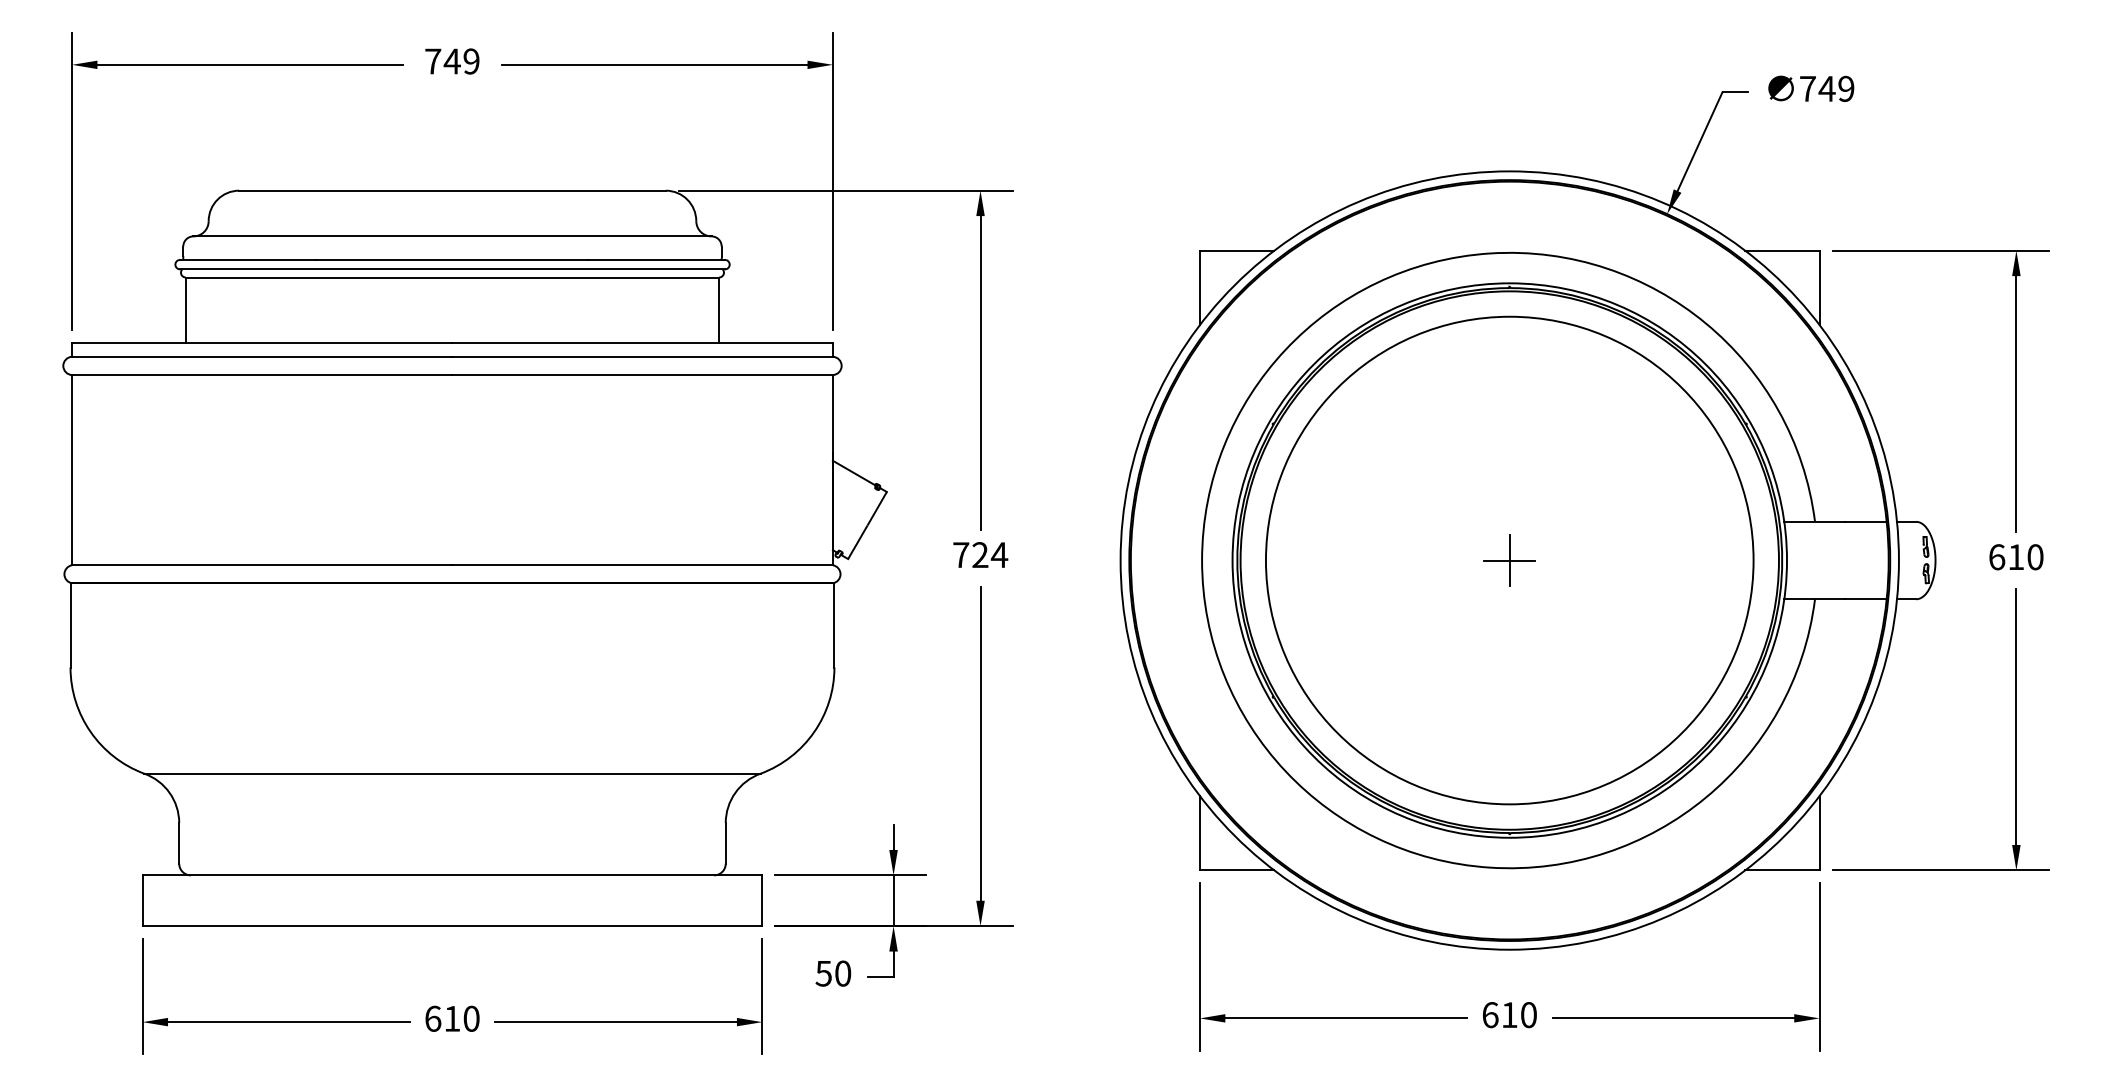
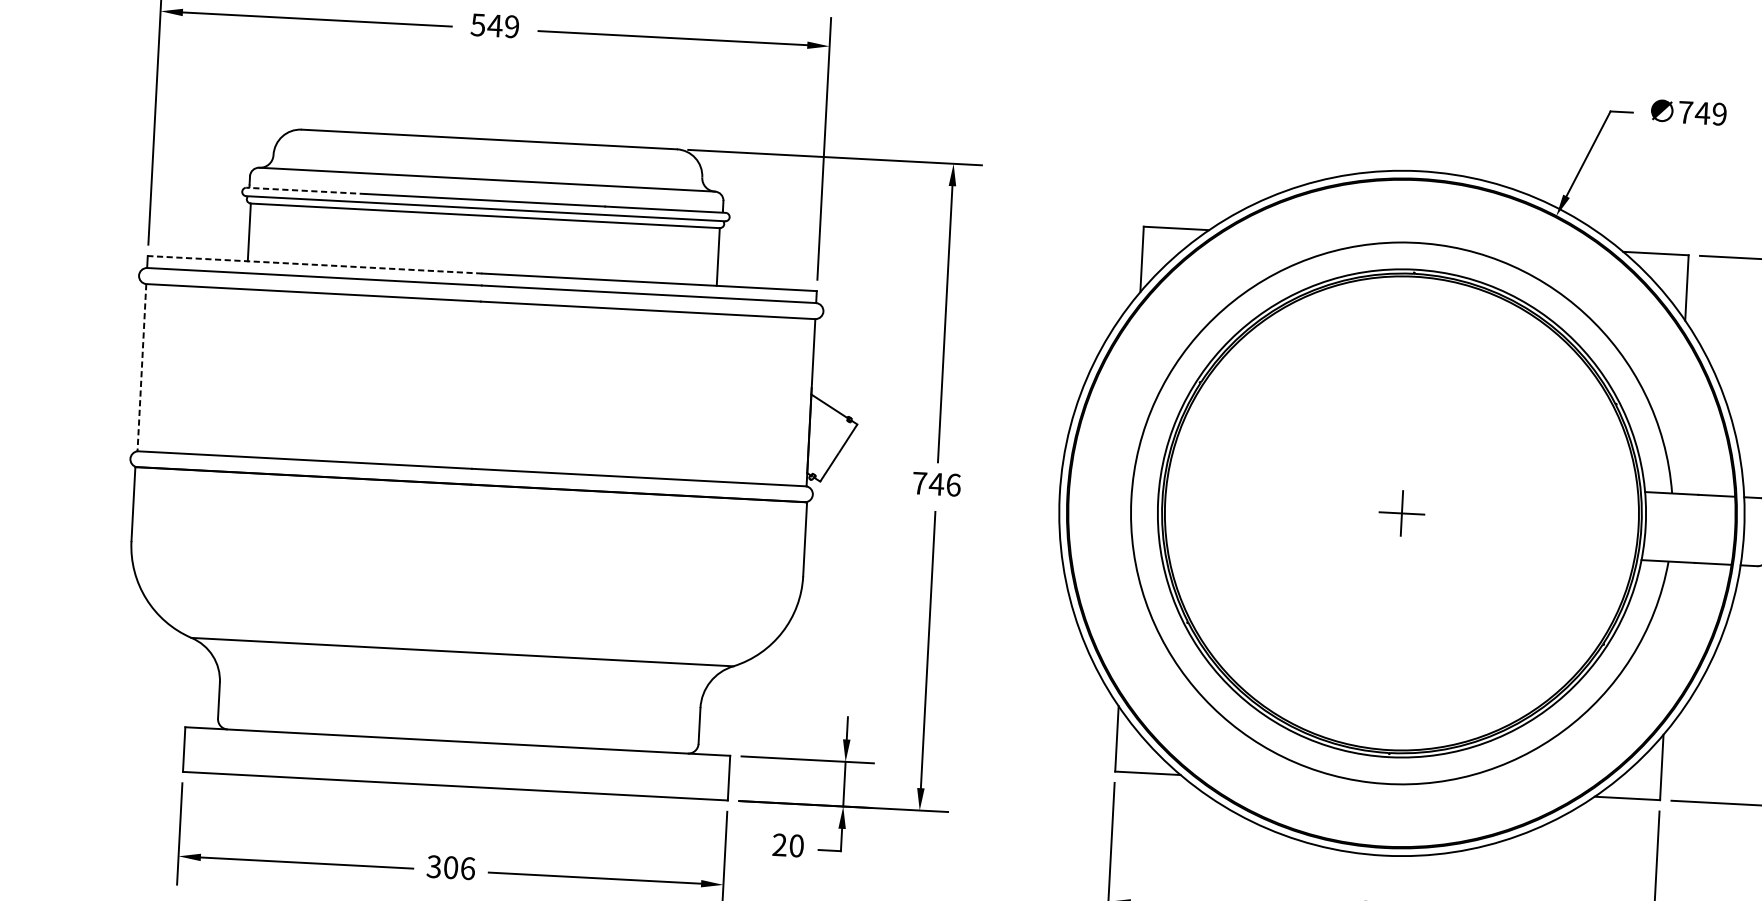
text: (432, 61) -> (477, 24), 749 -> 549
line: (247, 259) -> (305, 190), solid -> dashed
line: (261, 343) -> (314, 265), solid -> dashed
line: (72, 470) -> (142, 368), solid -> dashed
text: (989, 555) -> (944, 485), 724 -> 746
circle: (1509, 560) -> (1401, 513), removed
text: (823, 973) -> (779, 844), 50 -> 20
text: (451, 1018) -> (450, 867), 610 -> 306

